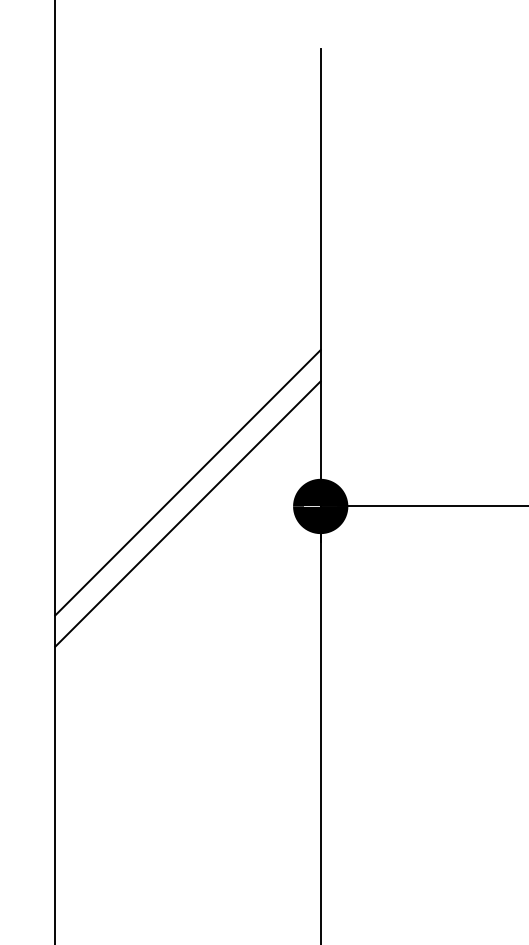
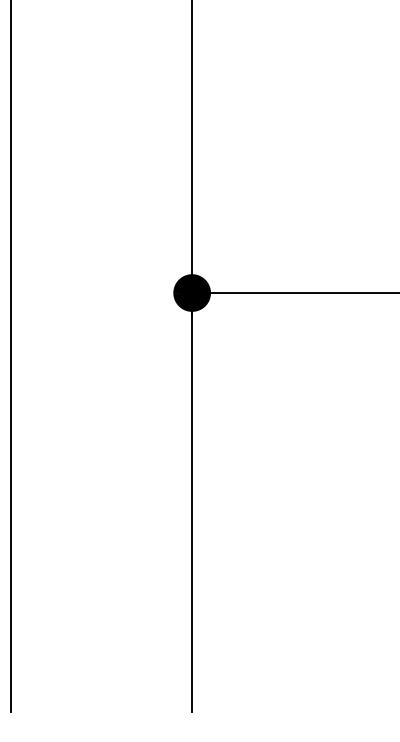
line: (187, 482) -> (101, 276), removed
line: (187, 513) -> (101, 297), removed

